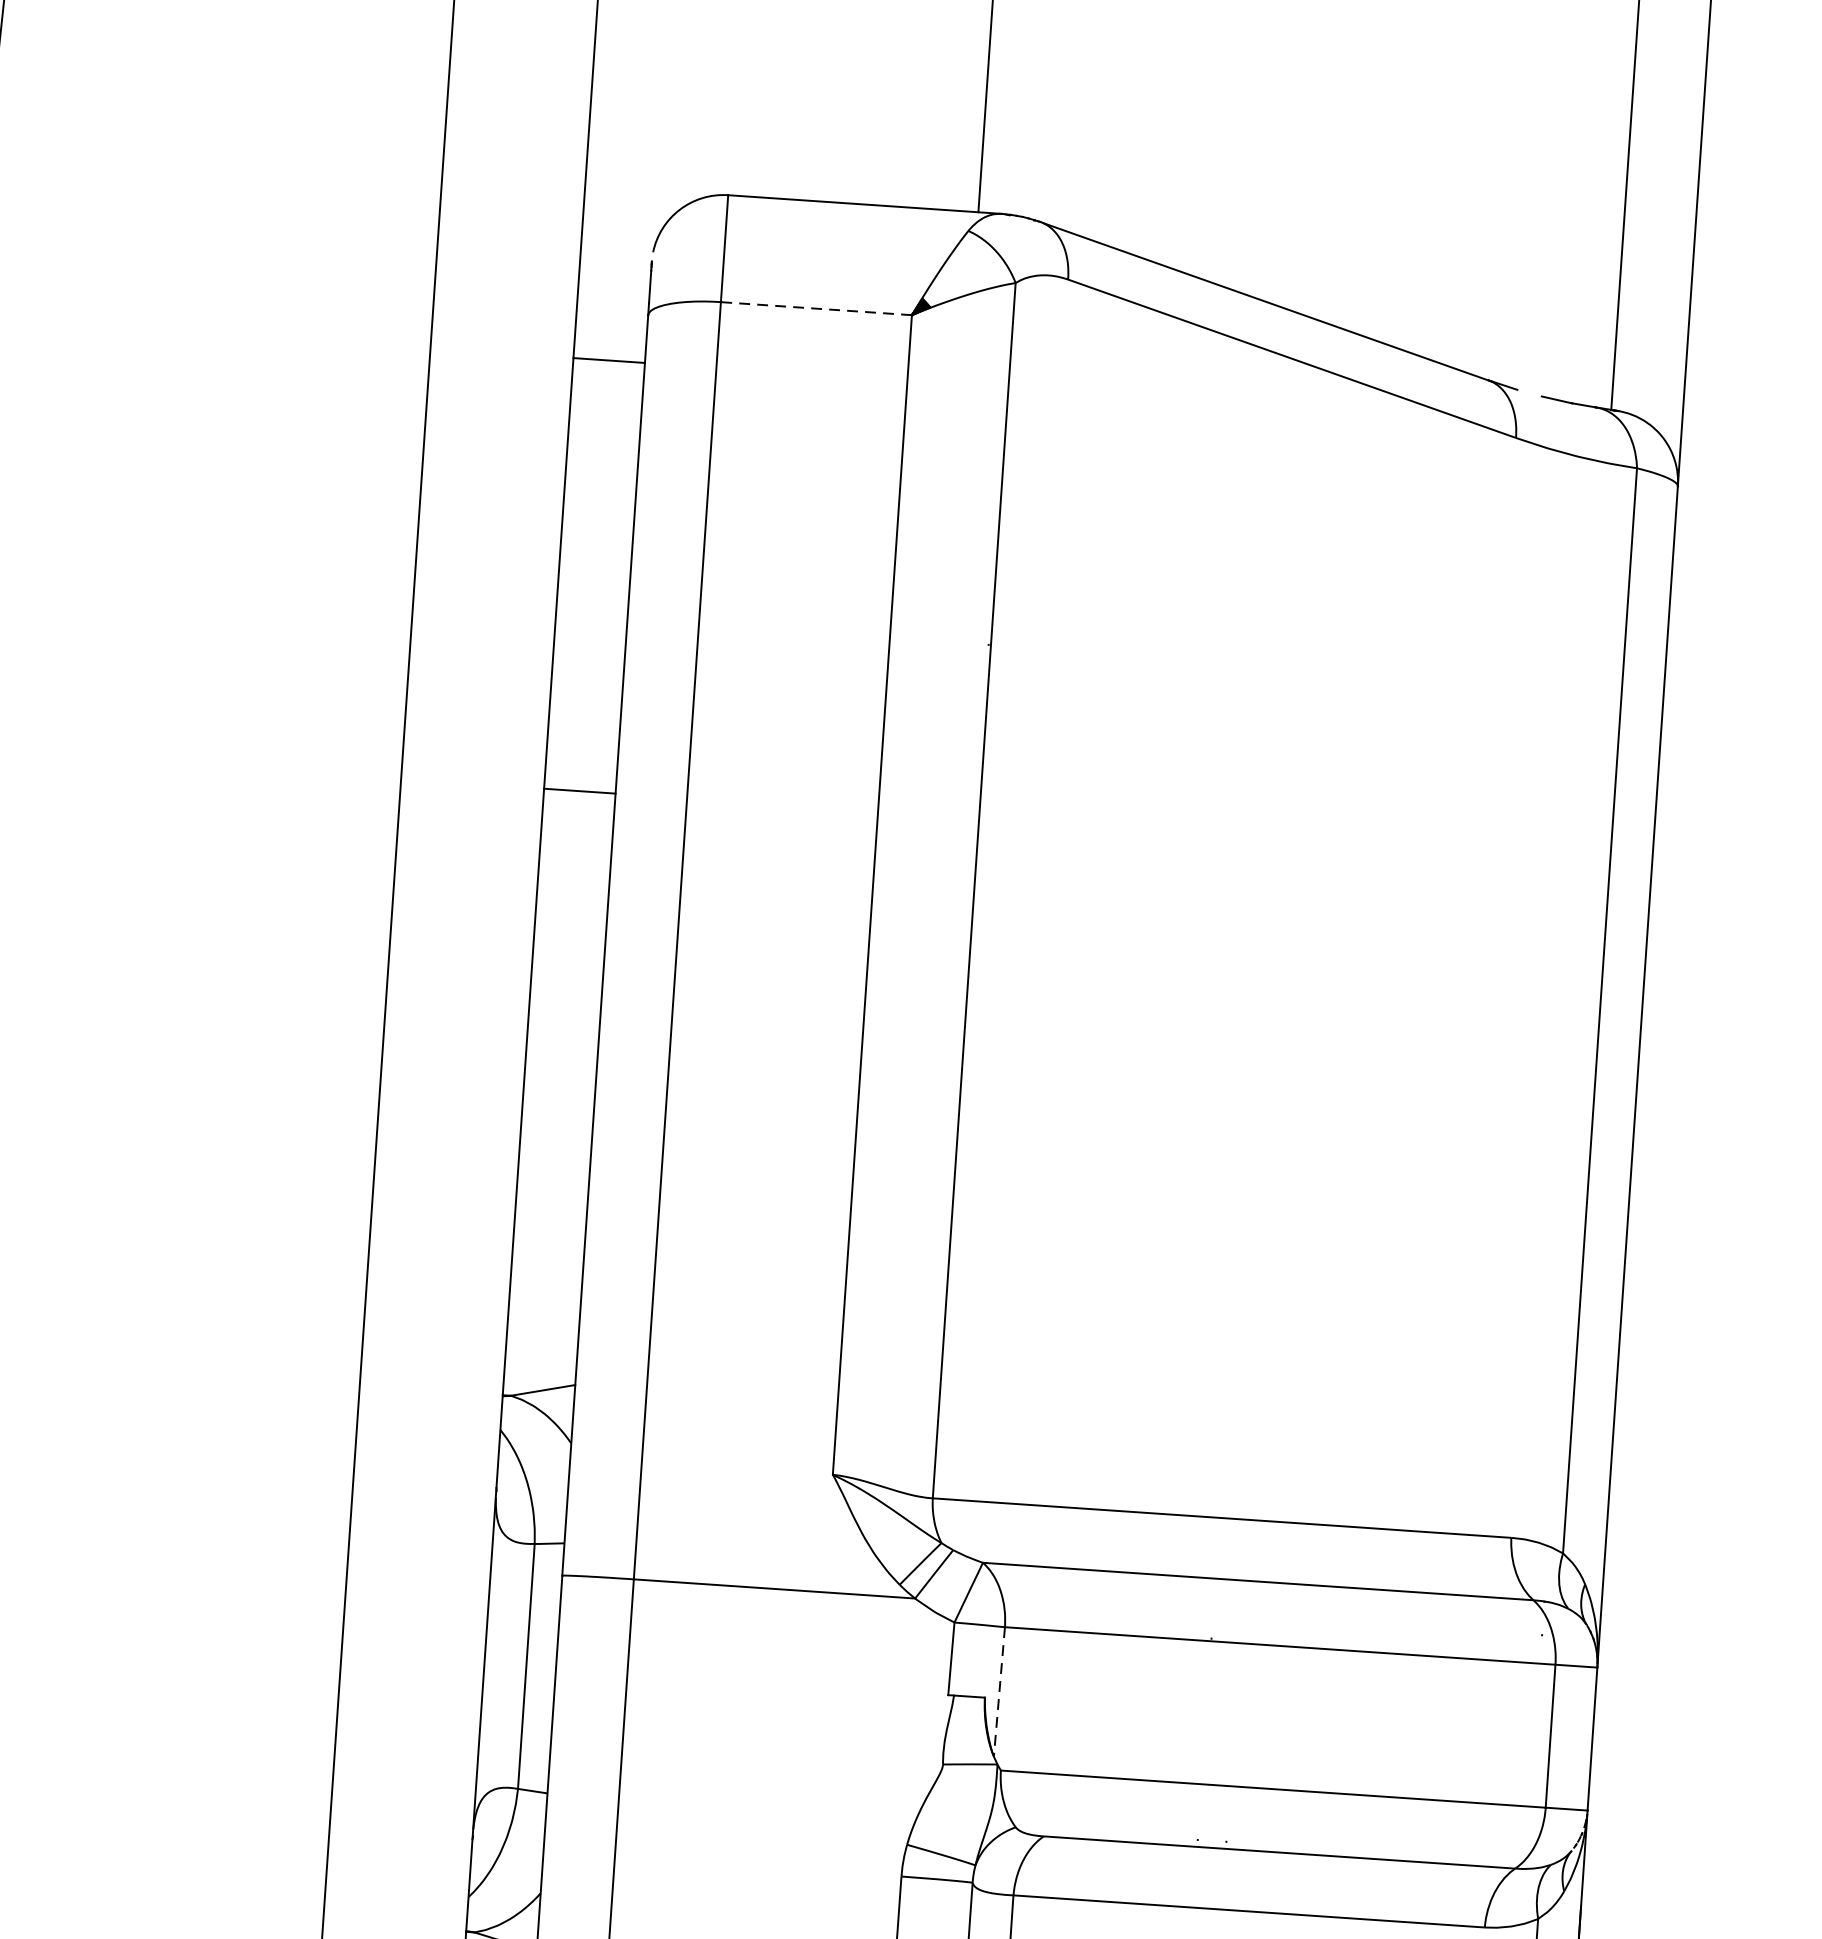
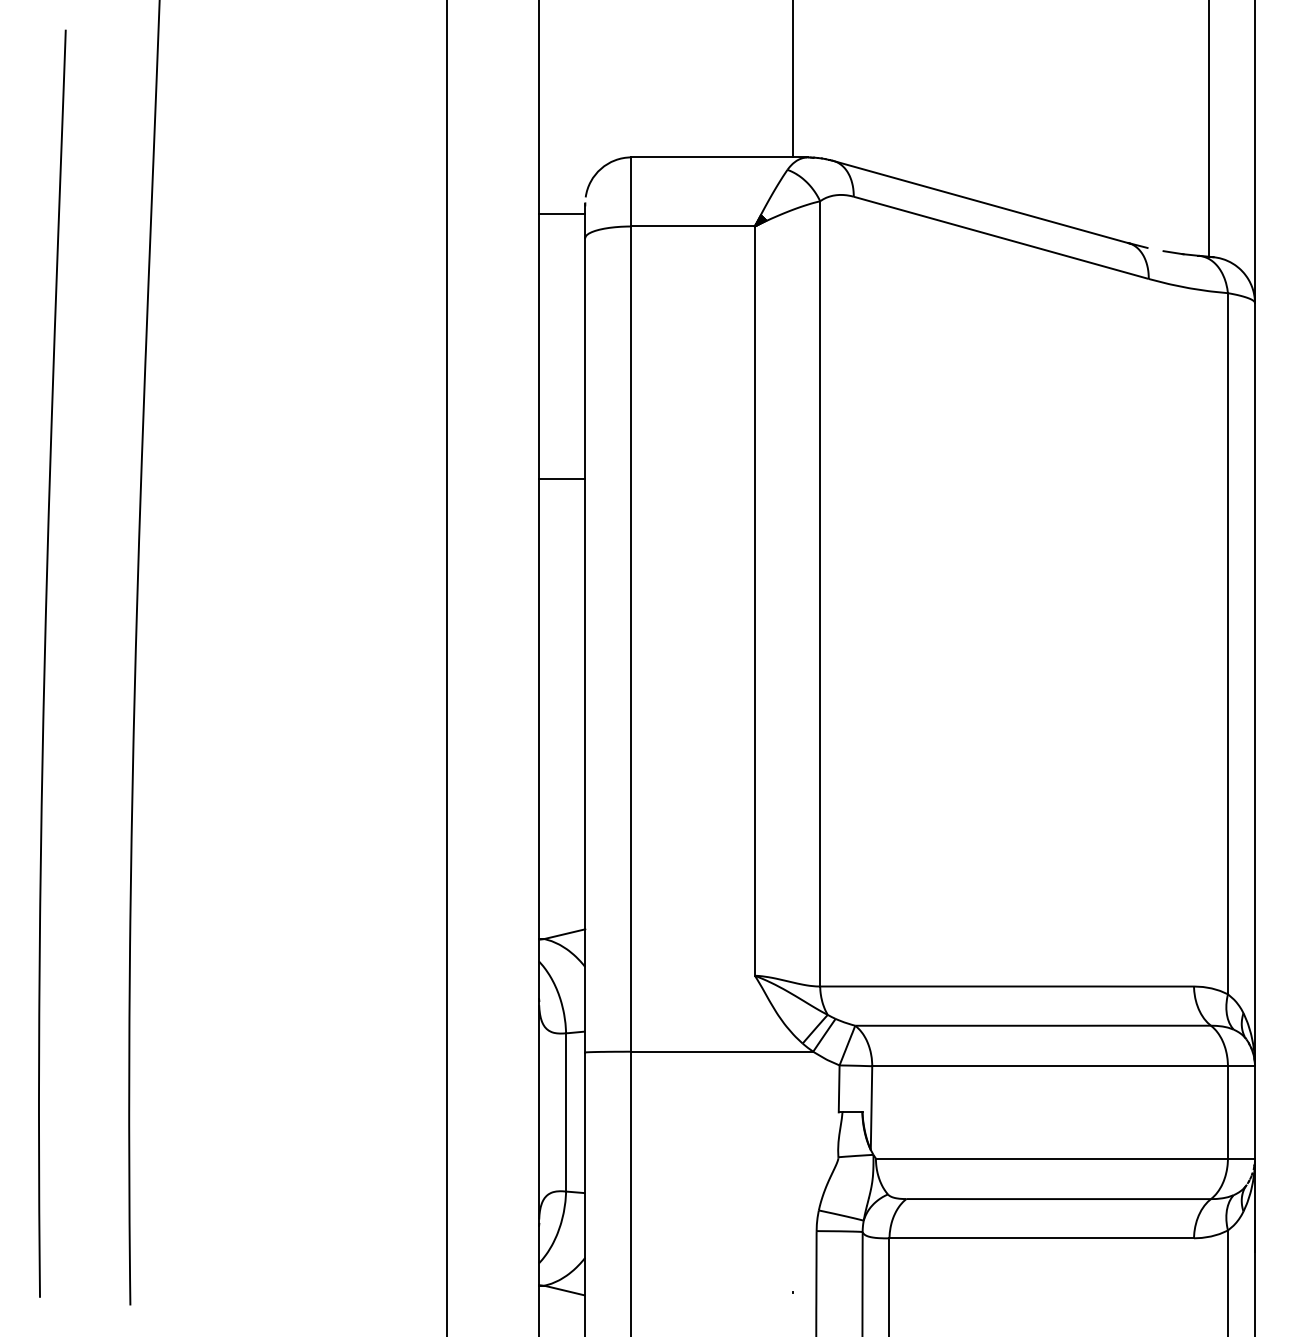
line: (816, 308) -> (693, 226), dashed -> solid
line: (609, 359) -> (562, 213), moved
line: (580, 791) -> (562, 479), moved
line: (999, 1692) -> (871, 1108), dashed -> solid

